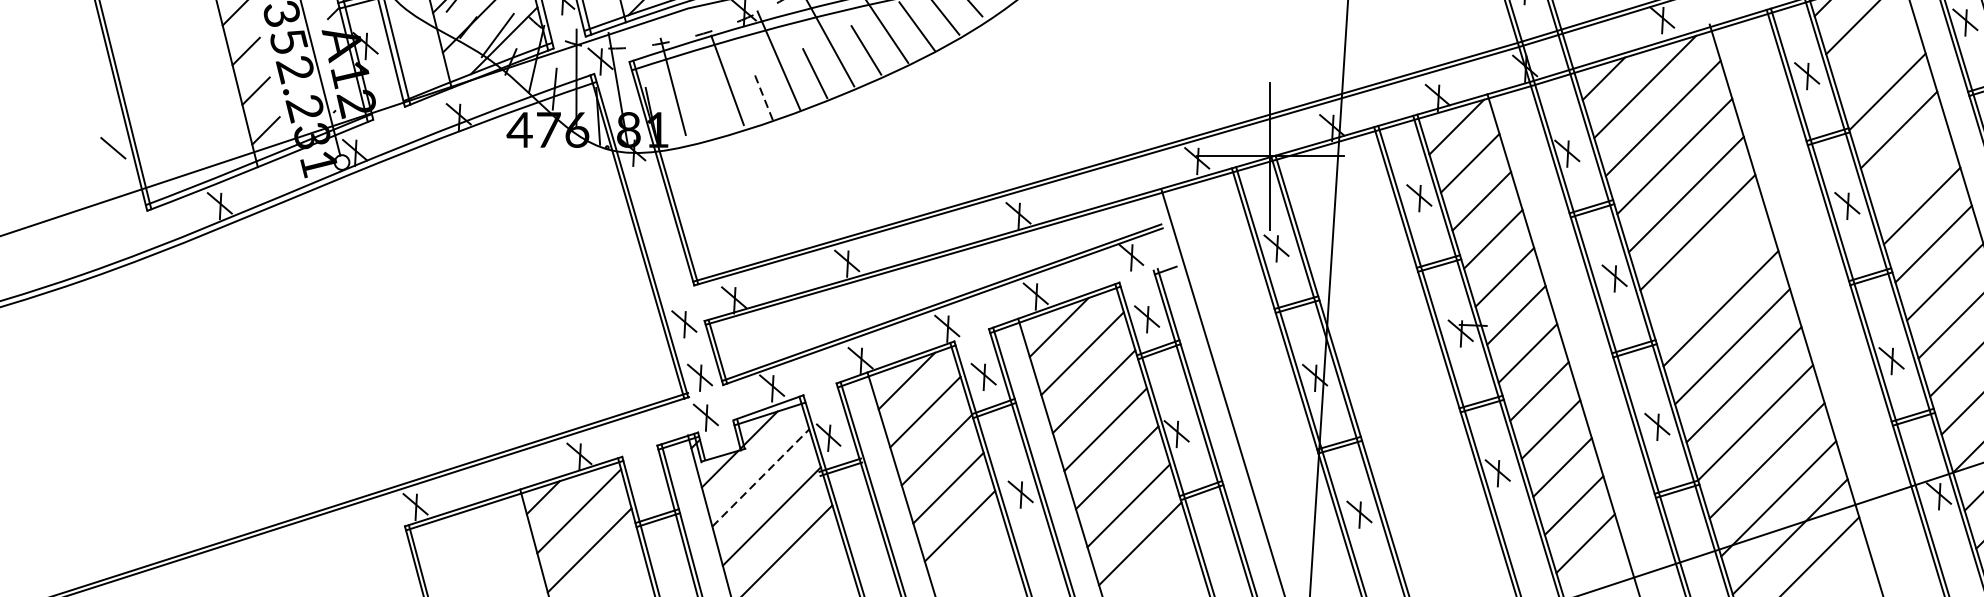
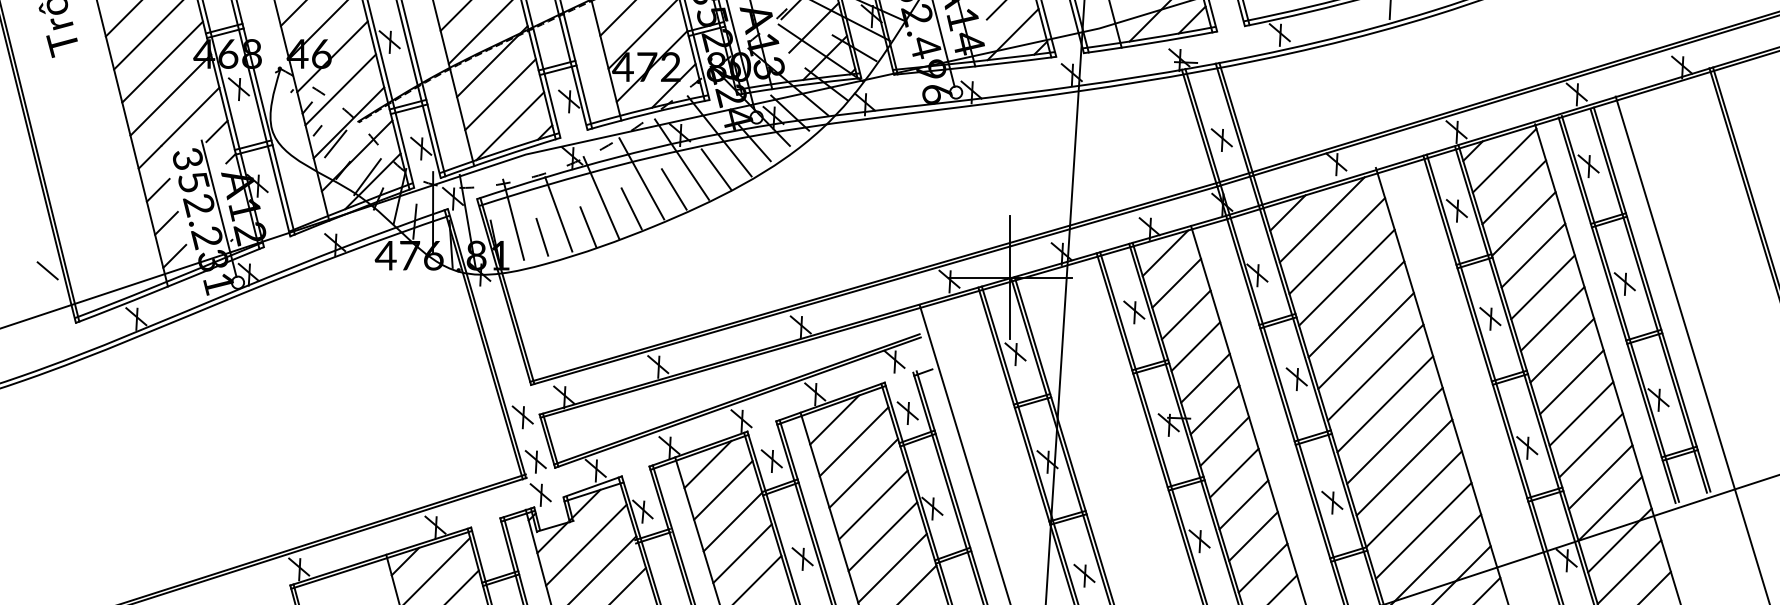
line: (1876, 54) -> (1514, 192), added
line: (763, 96) -> (588, 227), dashed -> solid
line: (708, 106) -> (542, 236), added
line: (1909, 168) -> (1542, 287), added
line: (1709, 270) -> (1375, 372), added
line: (760, 477) -> (586, 544), dashed -> solid

